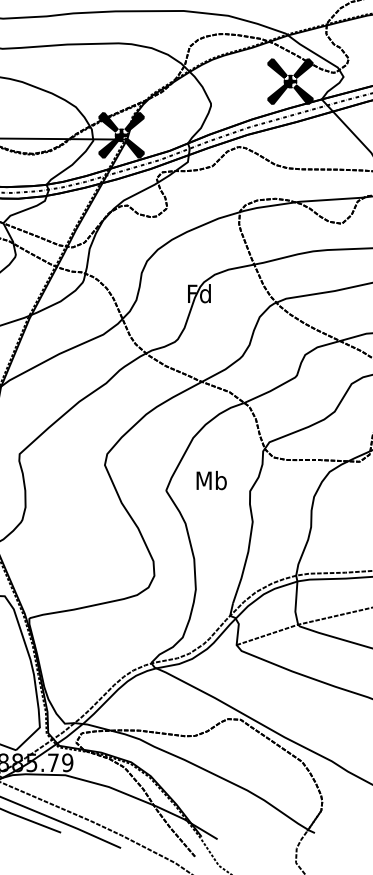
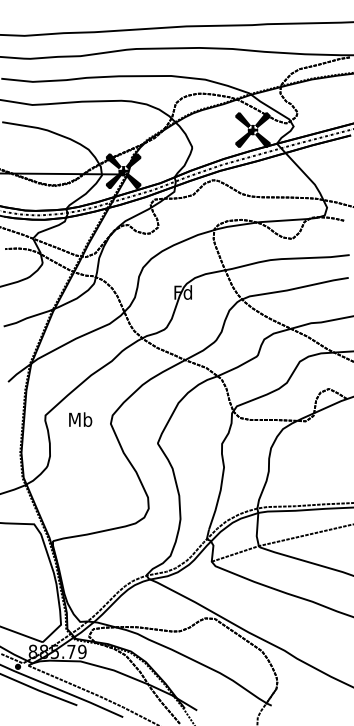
text: (211, 480) -> (80, 419), moved

